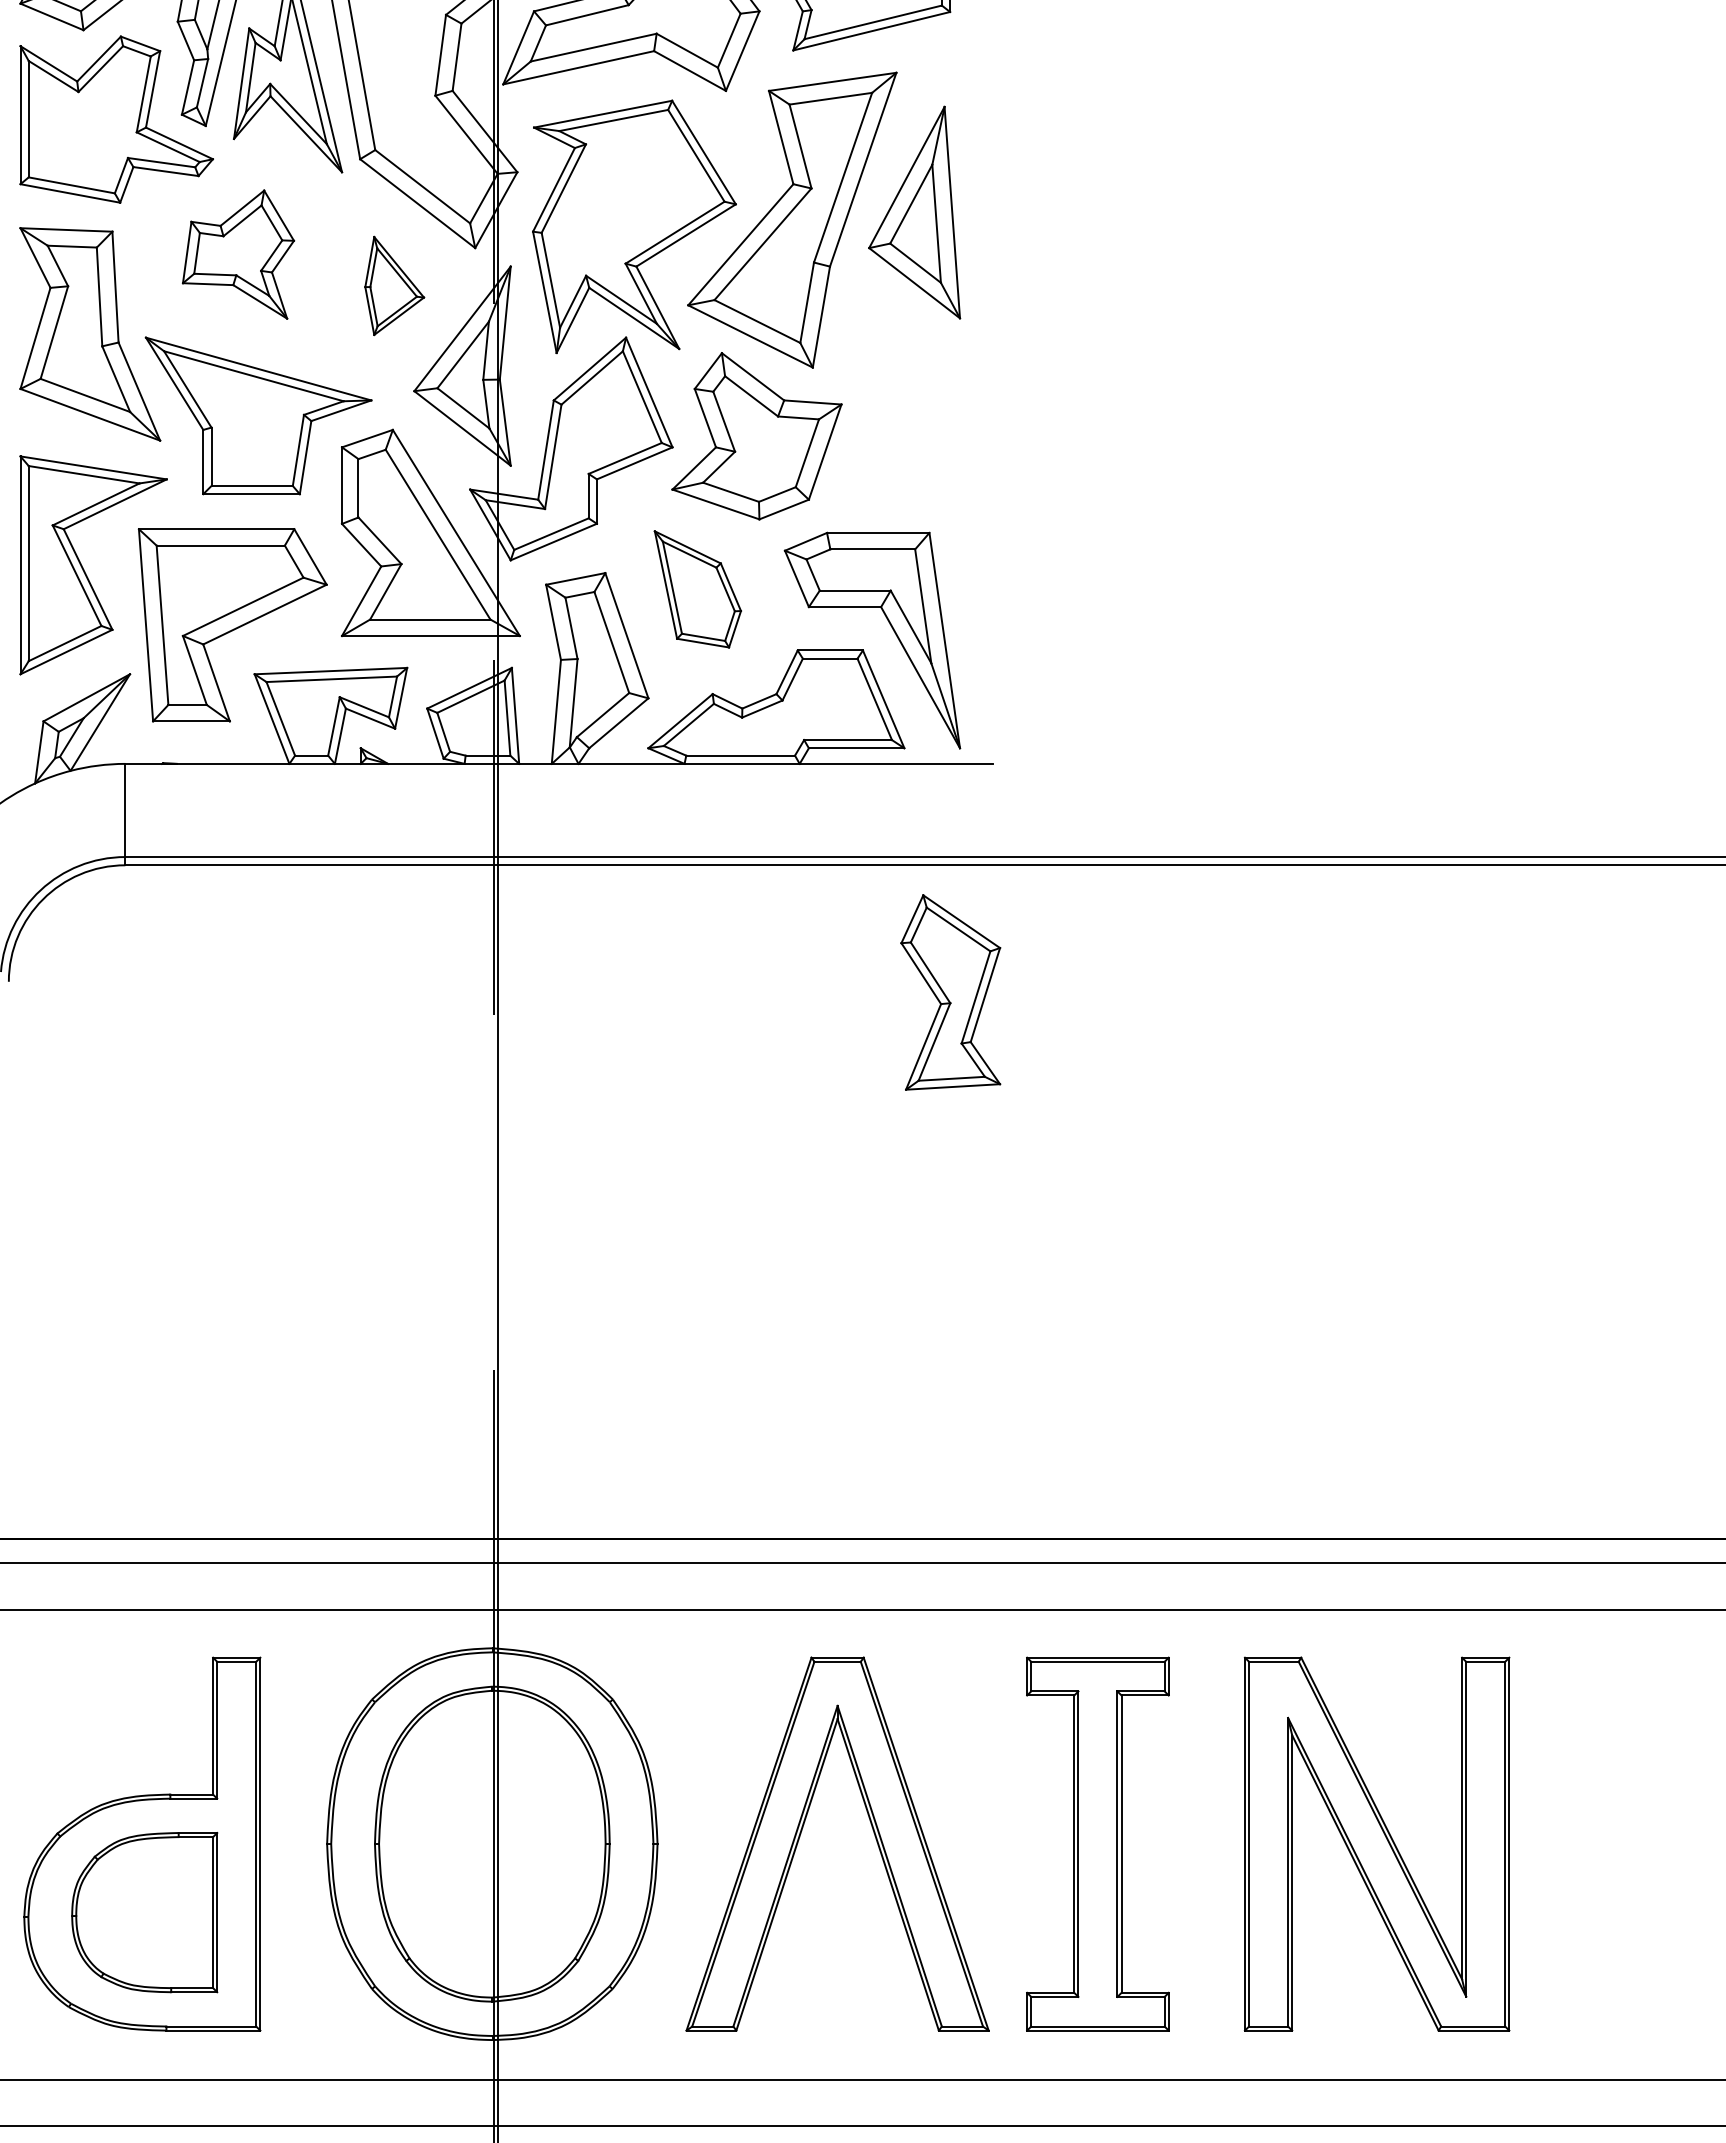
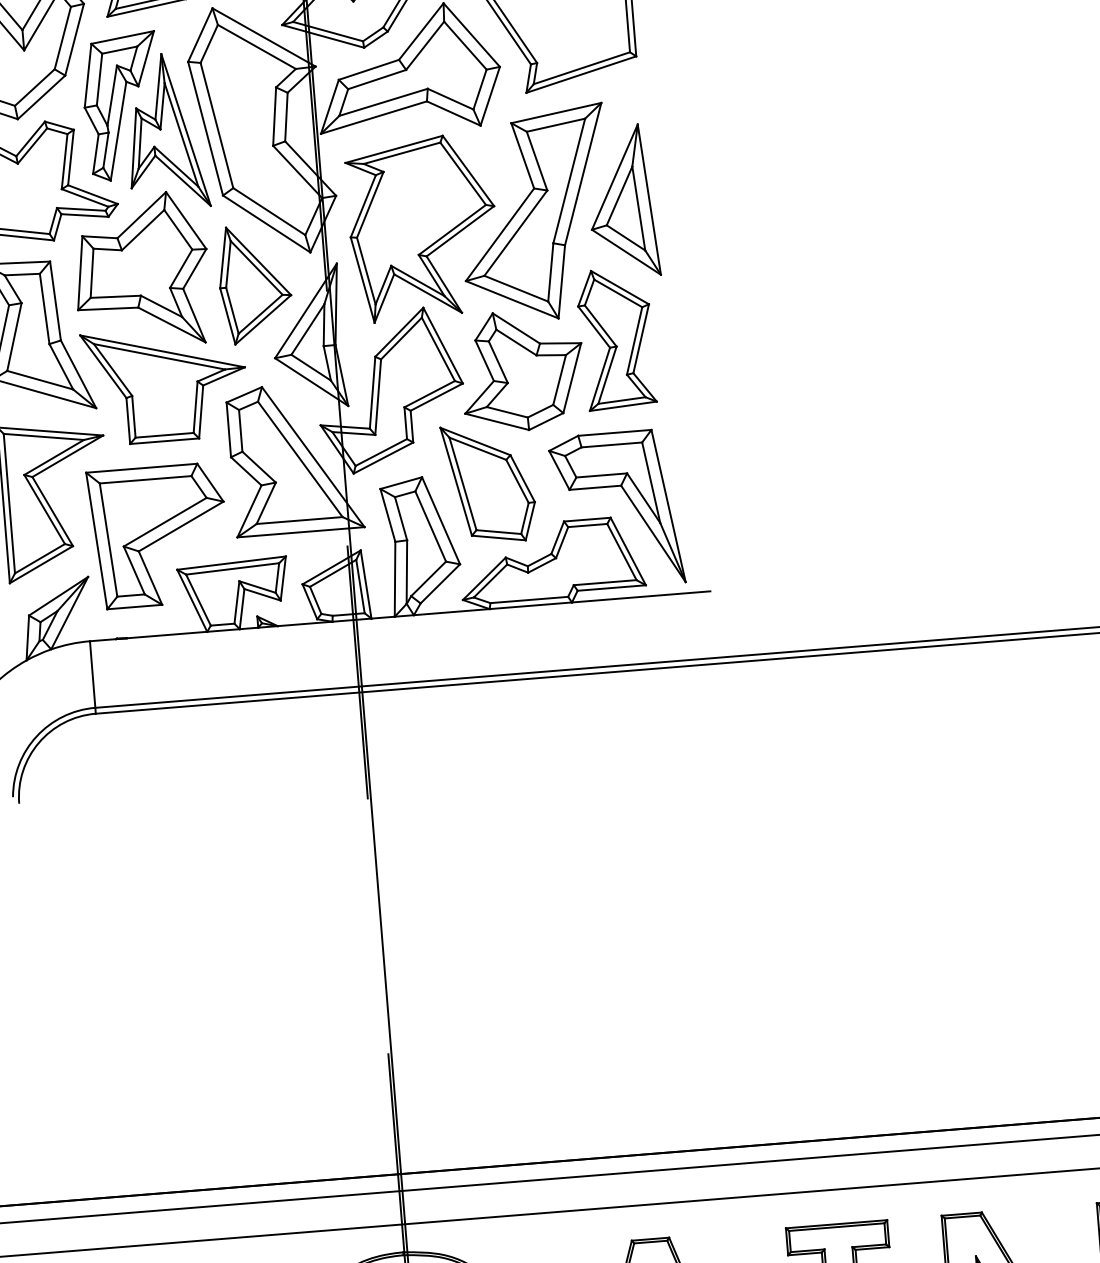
part: (238, 254) -> (141, 270), size x1.67
part: (394, 285) -> (254, 283), size x1.67
part: (697, 589) -> (488, 483), size x1.43
part: (950, 992) -> (616, 338), moved

